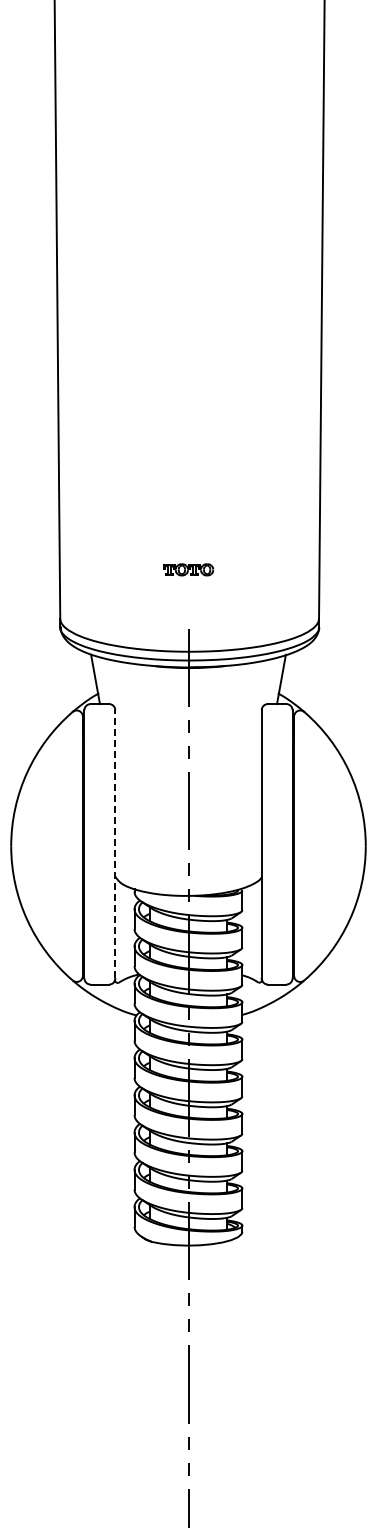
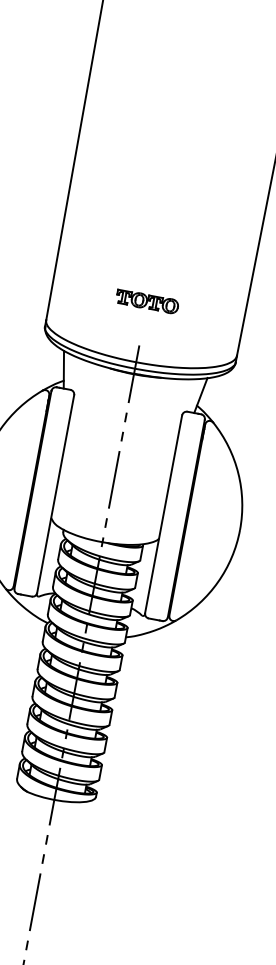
part: (188, 569) -> (147, 301), size x1.67
line: (115, 843) -> (55, 493), dashed -> solid

